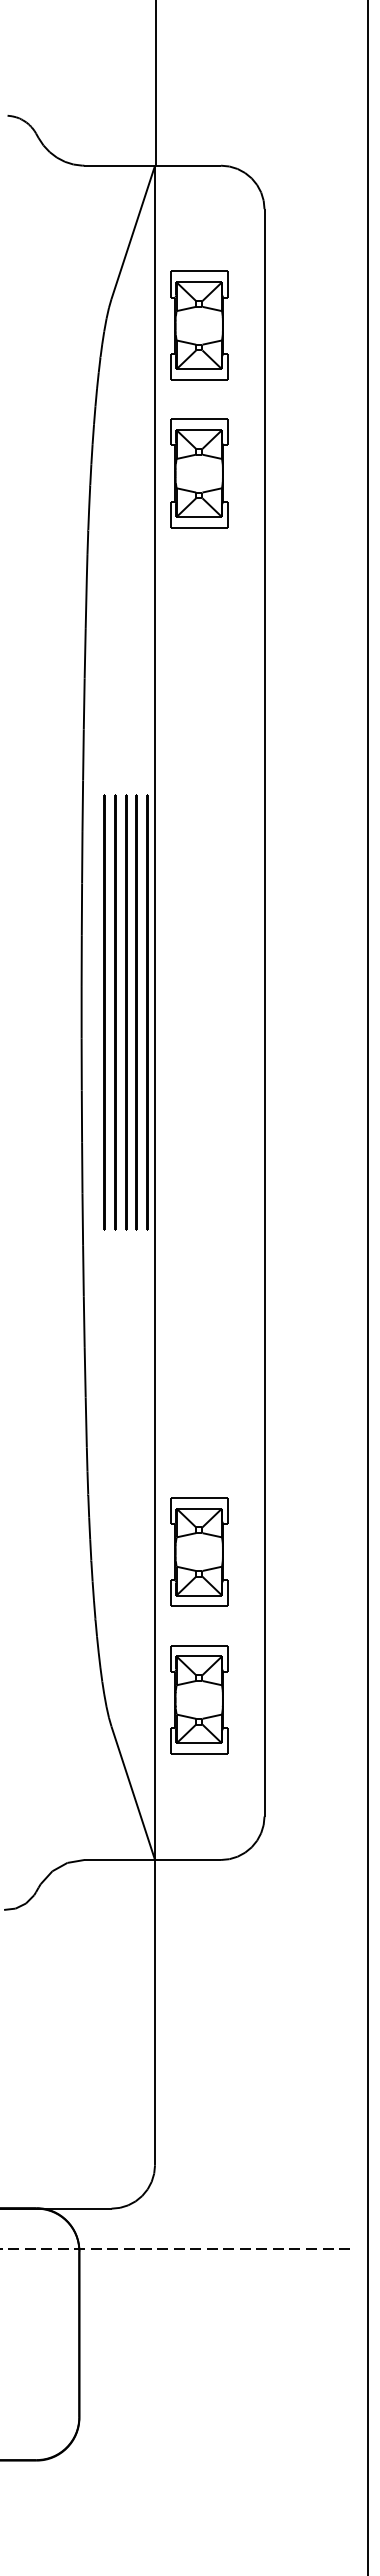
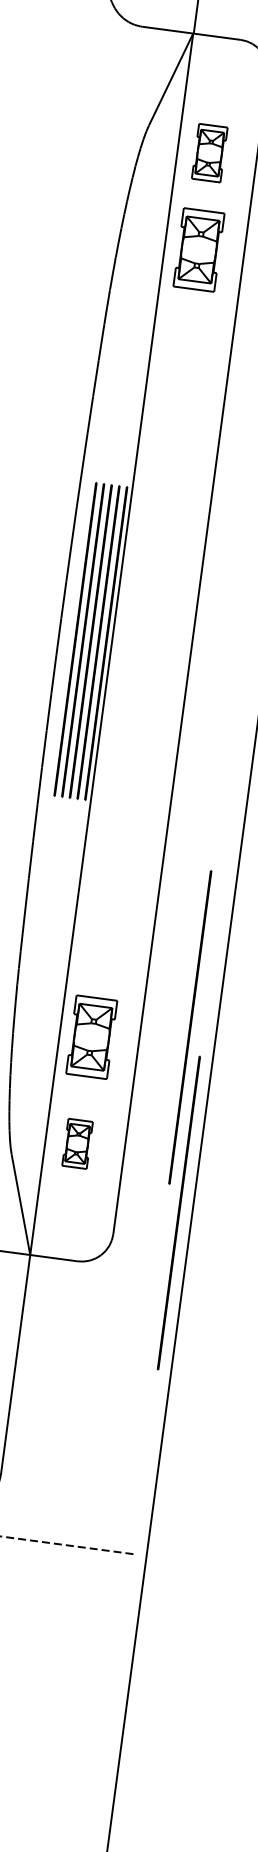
part: (199, 325) -> (209, 153), size x0.7
part: (199, 473) -> (199, 249), moved
line: (331, 1520) -> (190, 1027), added
part: (199, 1699) -> (77, 1143), size x0.6
line: (350, 1775) -> (179, 1212), added

